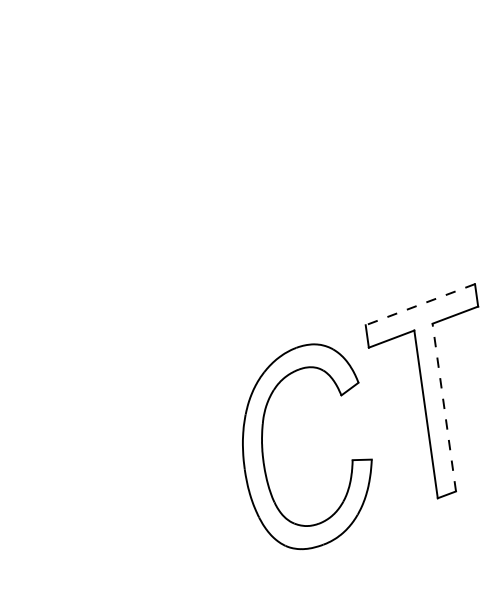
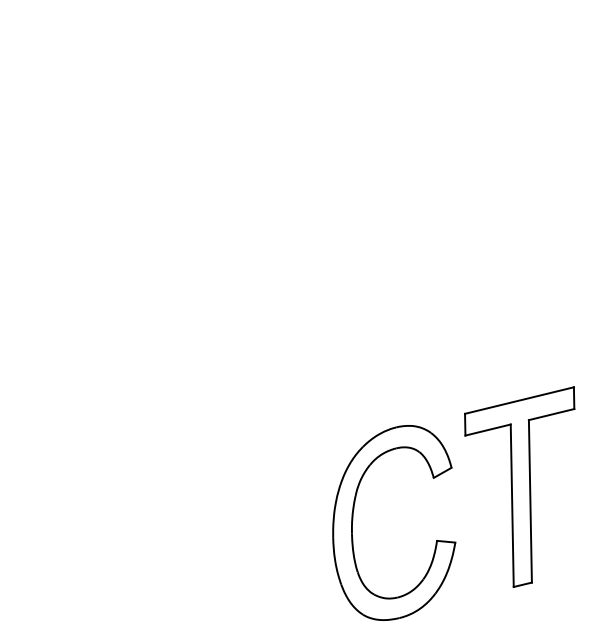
line: (420, 304) -> (519, 400), dashed -> solid
line: (444, 406) -> (530, 500), dashed -> solid

